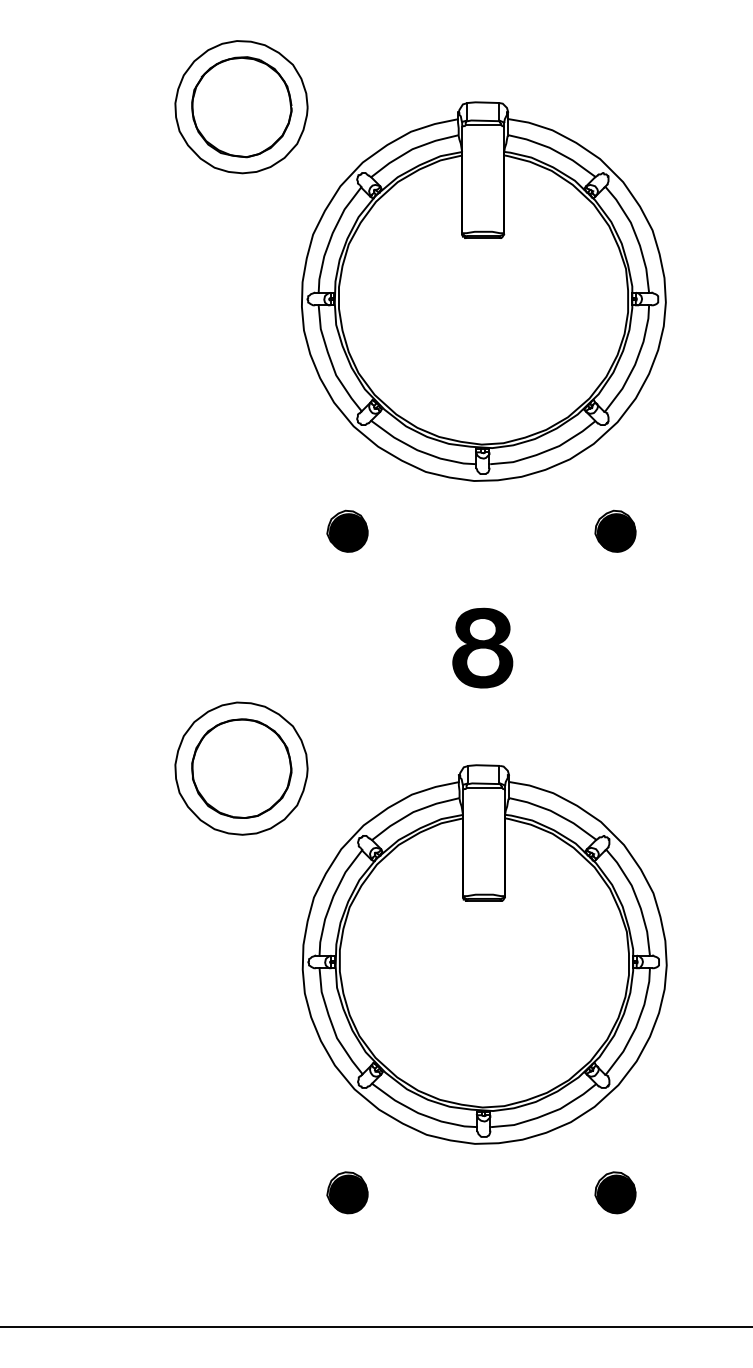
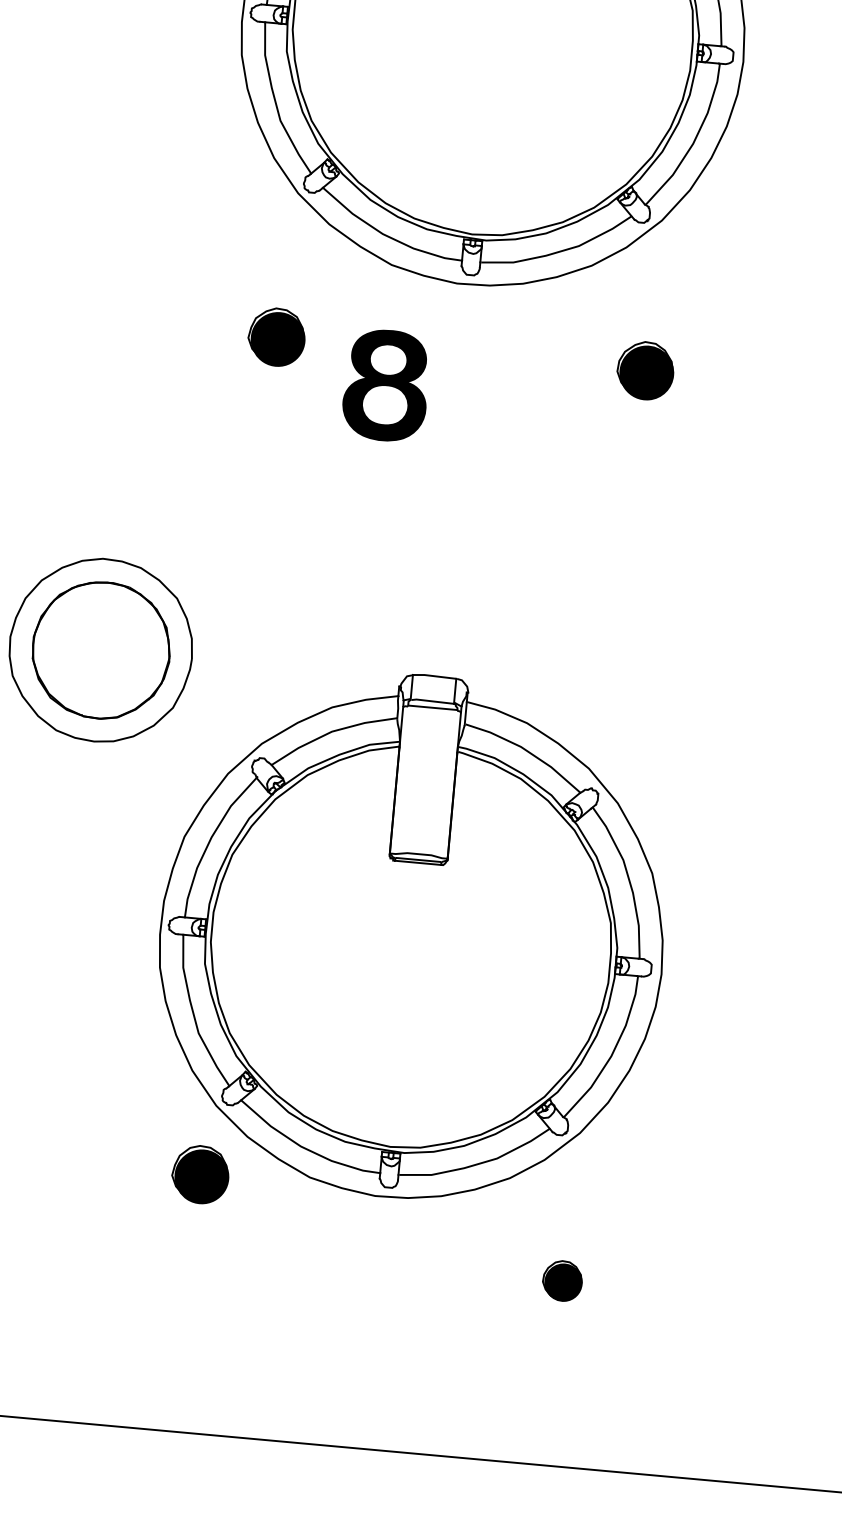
part: (482, 647) -> (385, 384), moved
part: (347, 1192) -> (200, 1173), moved
part: (615, 1192) -> (562, 1280), size x0.7

